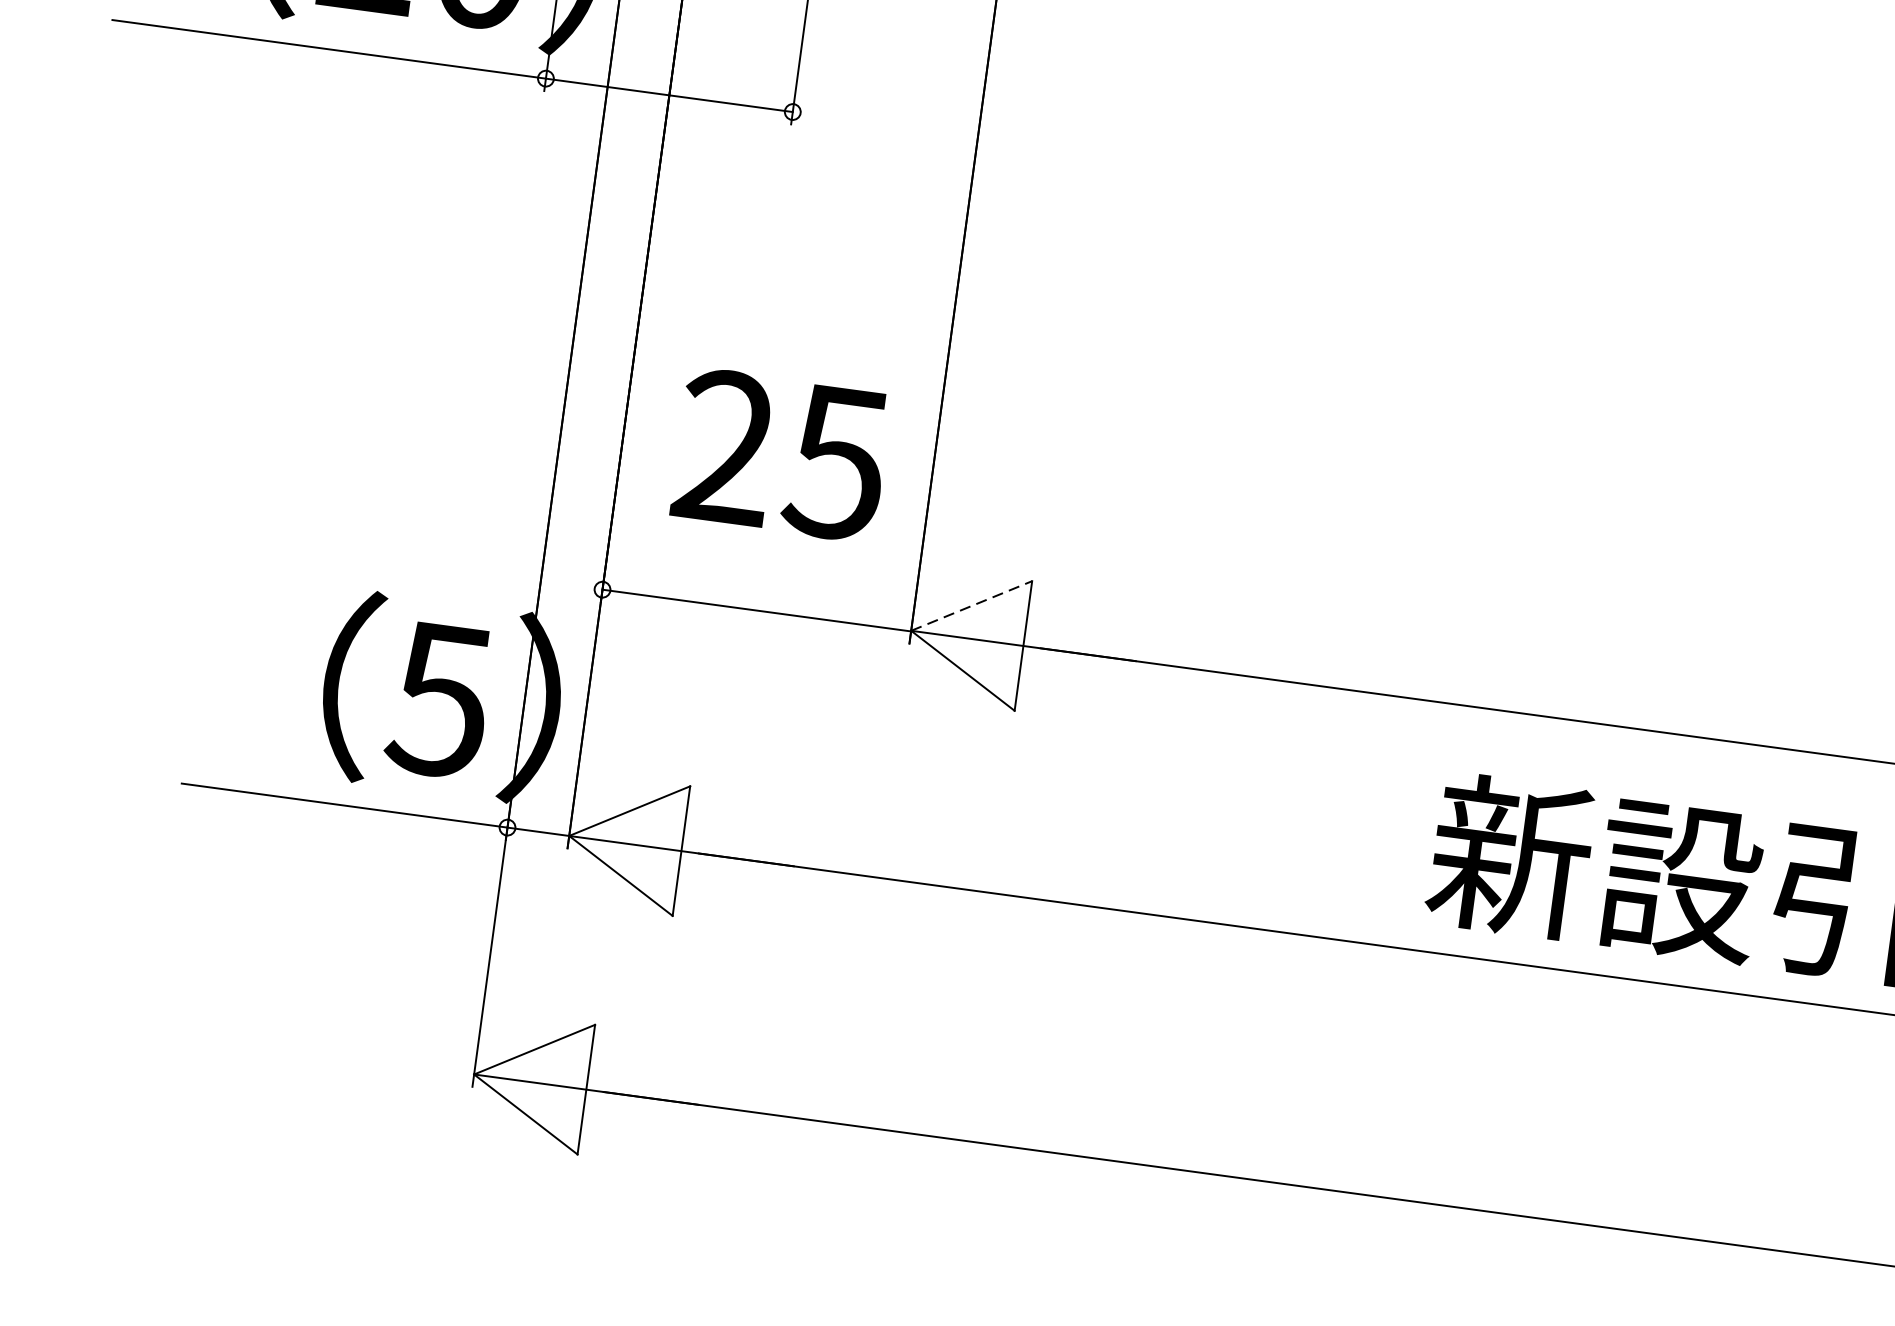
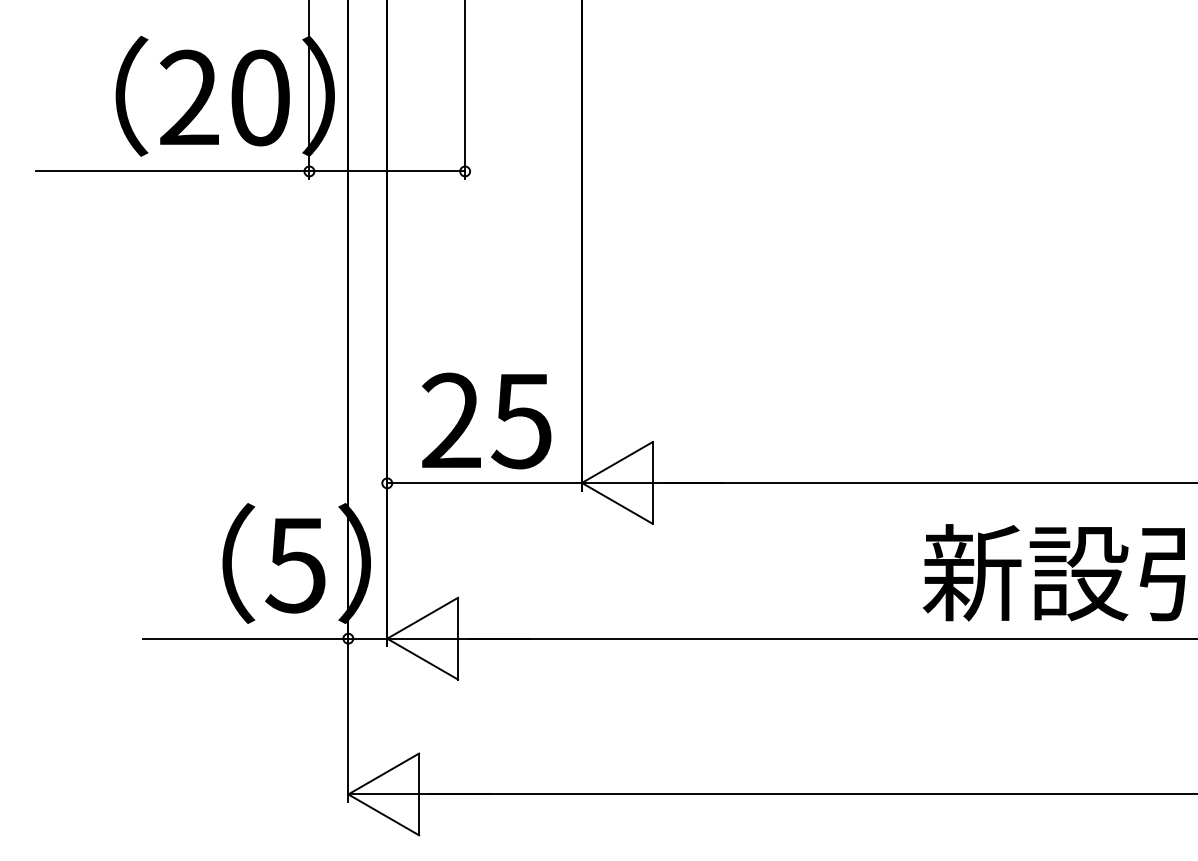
text: (781, 454) -> (486, 420), moved
line: (971, 606) -> (617, 462), dashed -> solid

